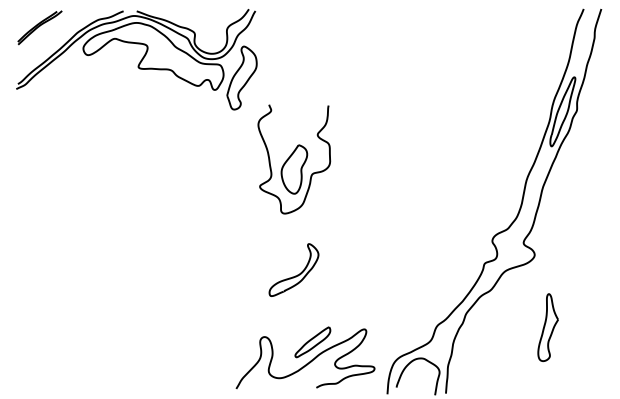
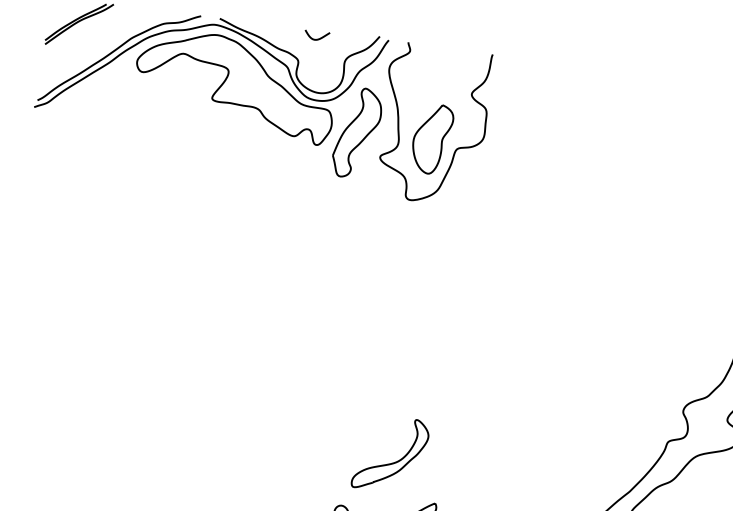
curve: (206, 15) -> (318, 37), added
part: (294, 159) -> (434, 124), moved
part: (295, 275) -> (391, 462), moved

